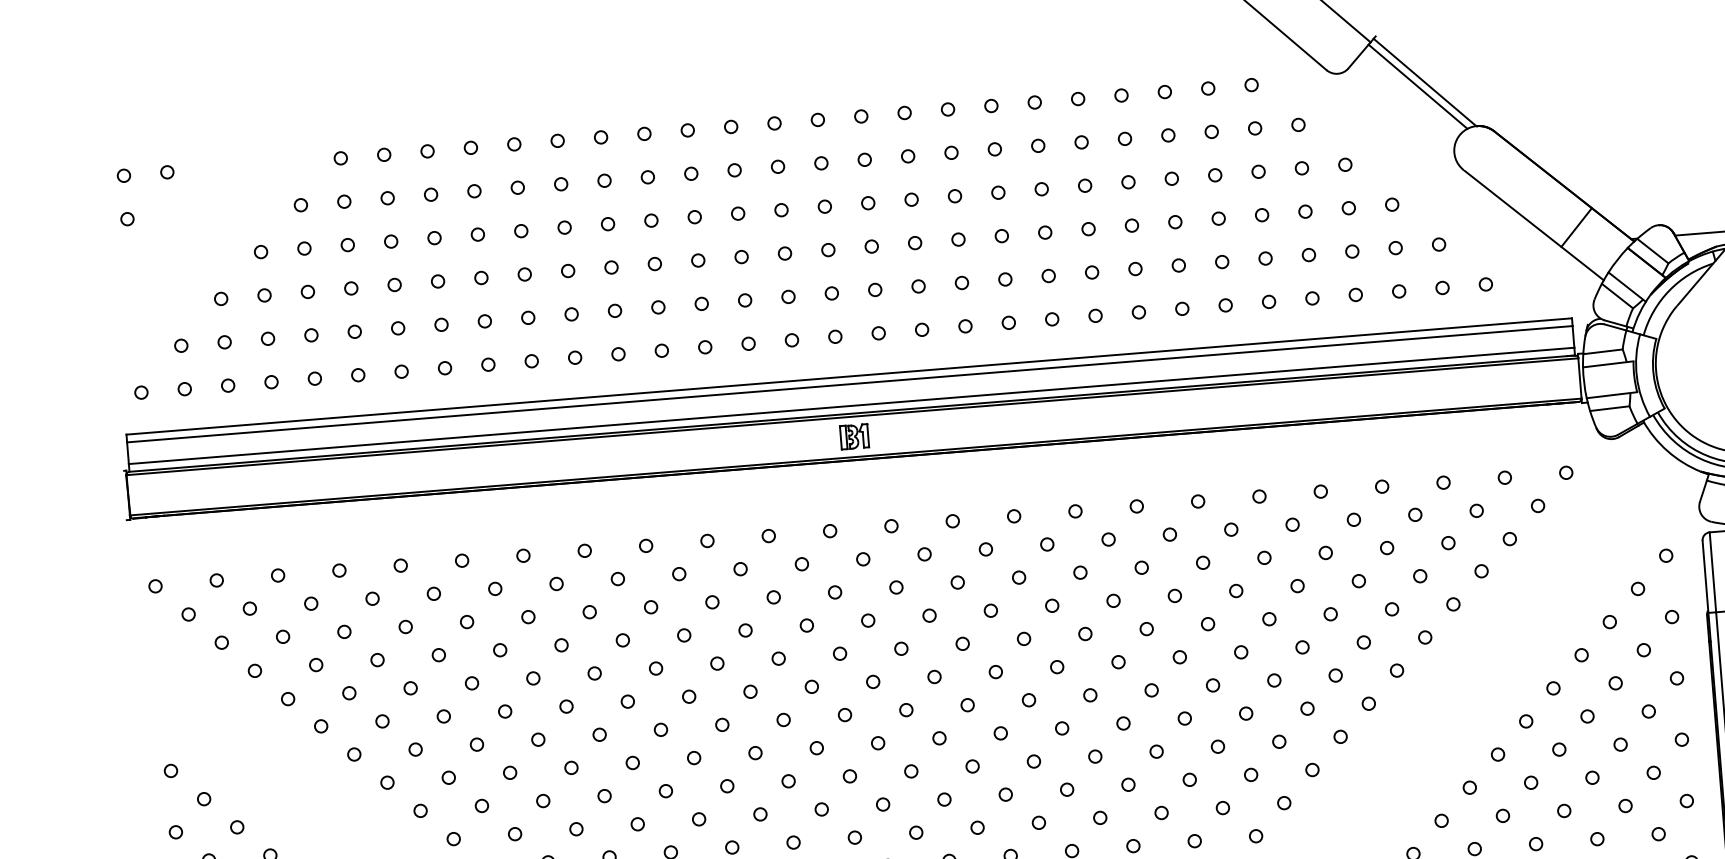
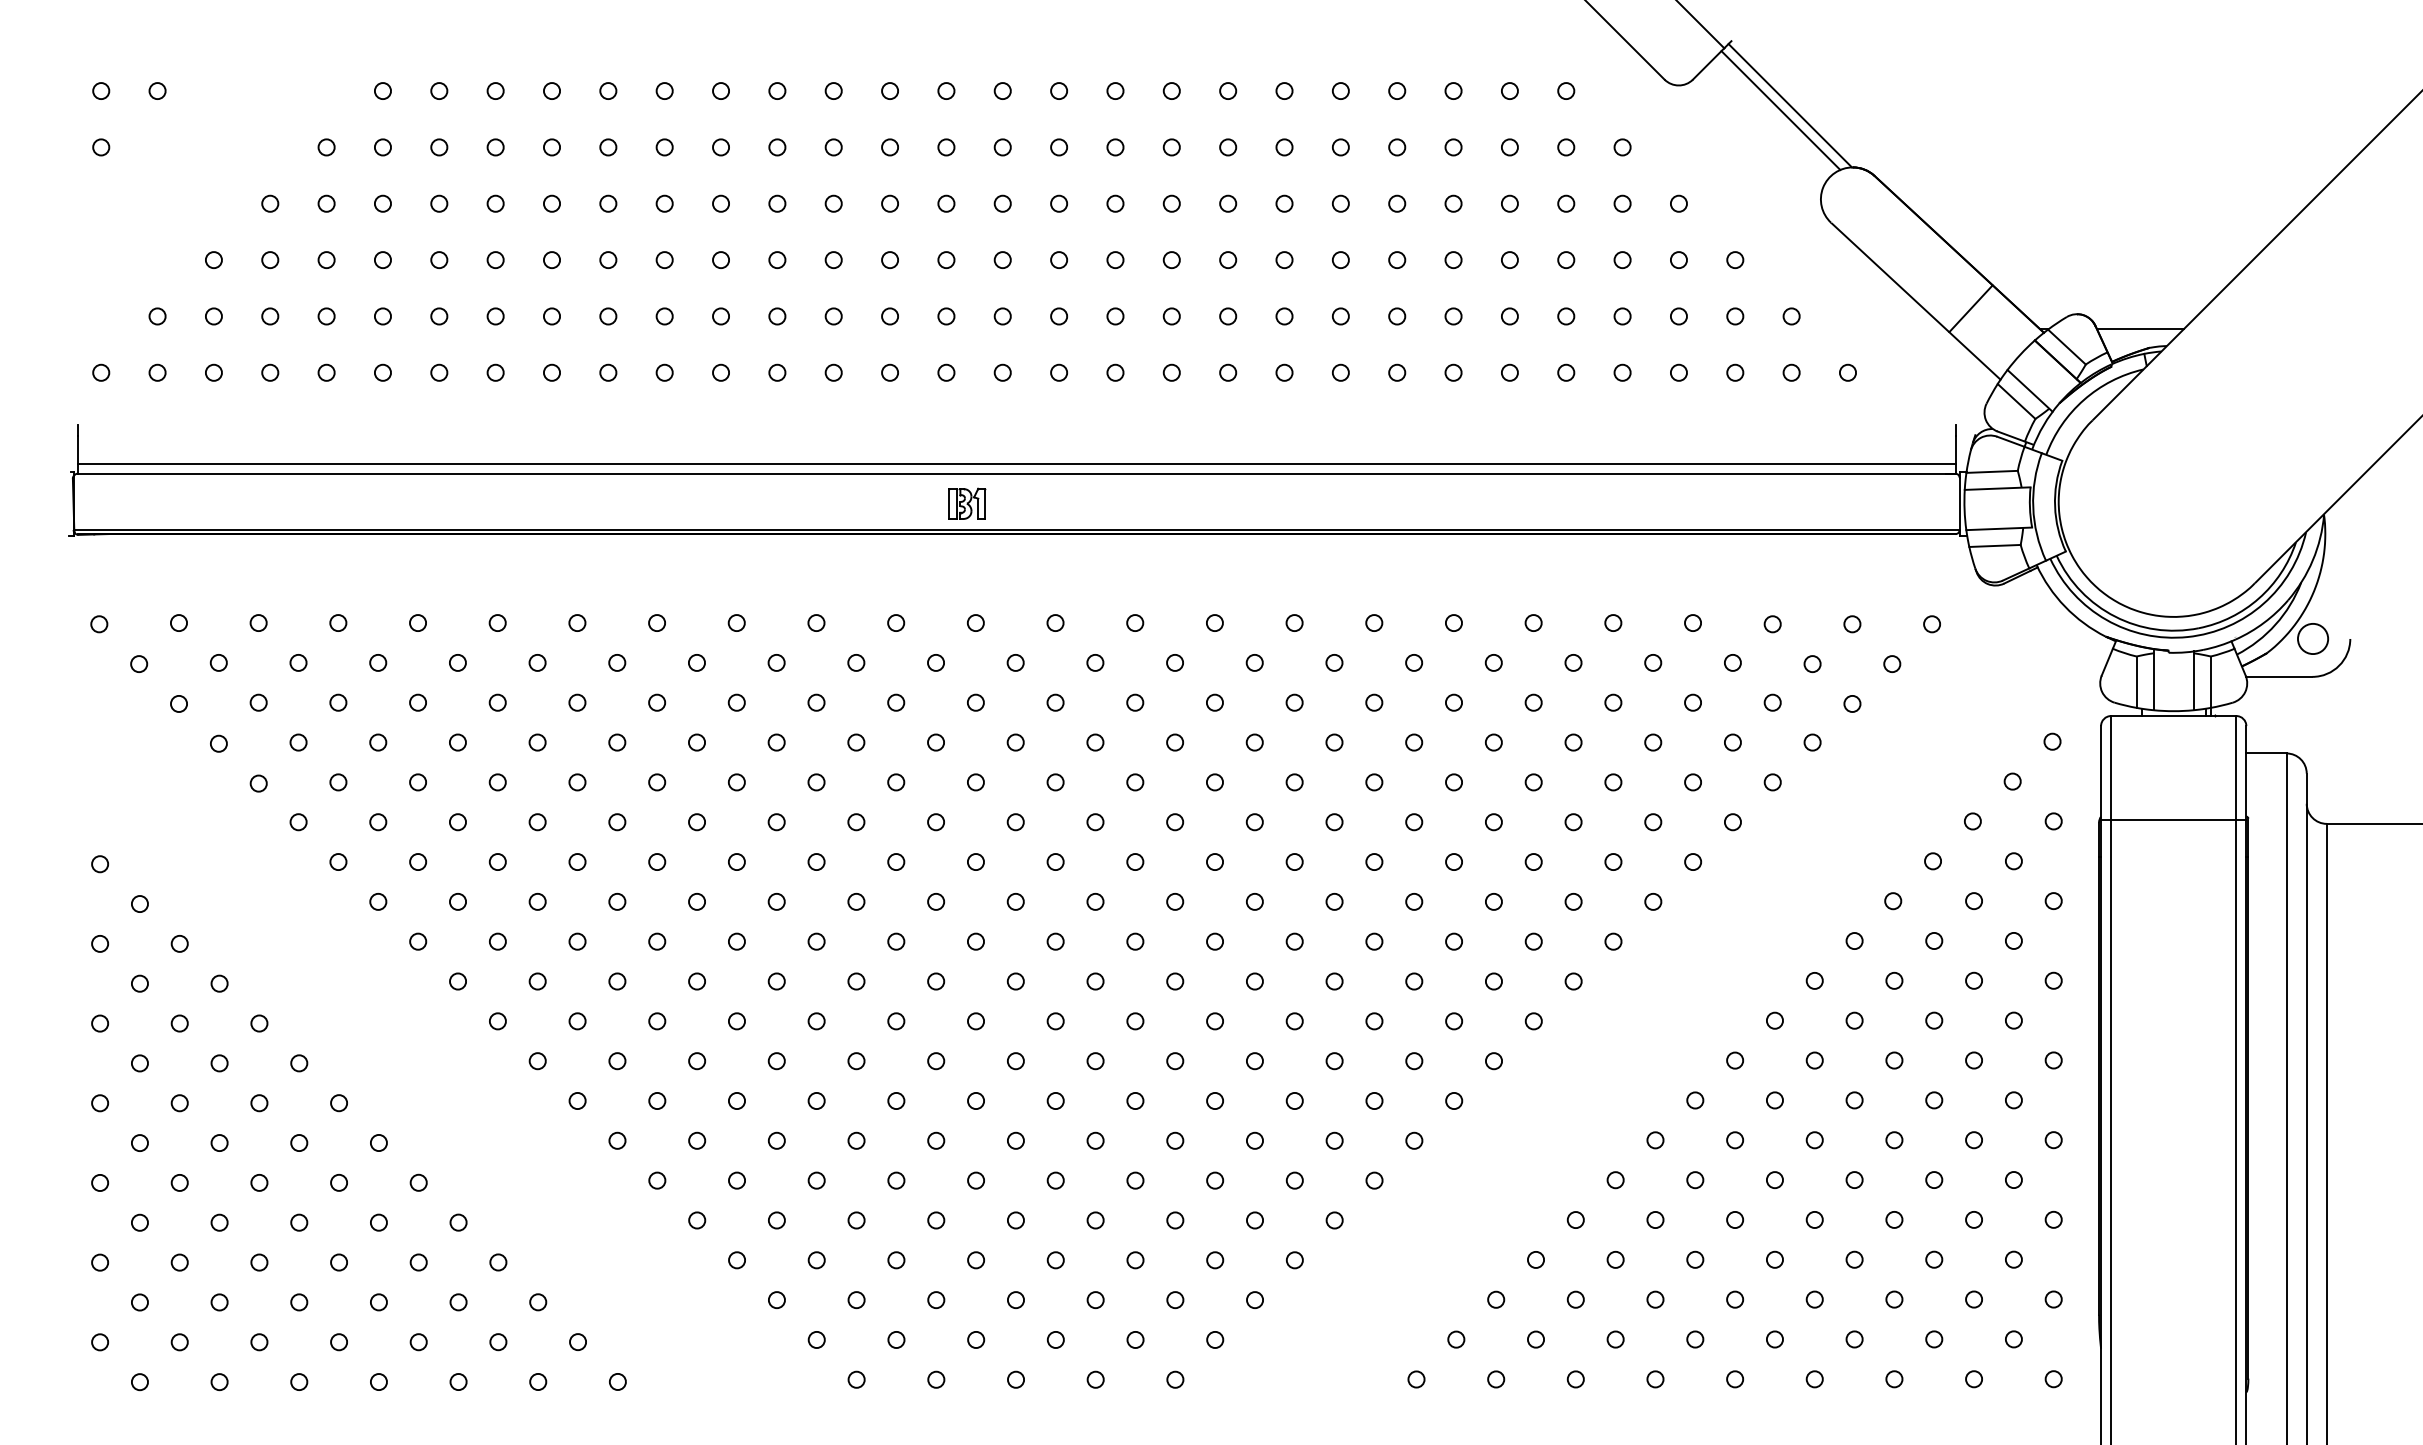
line: (849, 376) -> (1016, 425), removed
line: (849, 384) -> (1016, 435), removed
line: (852, 416) -> (1016, 477), removed
part: (854, 436) -> (967, 503), moved

